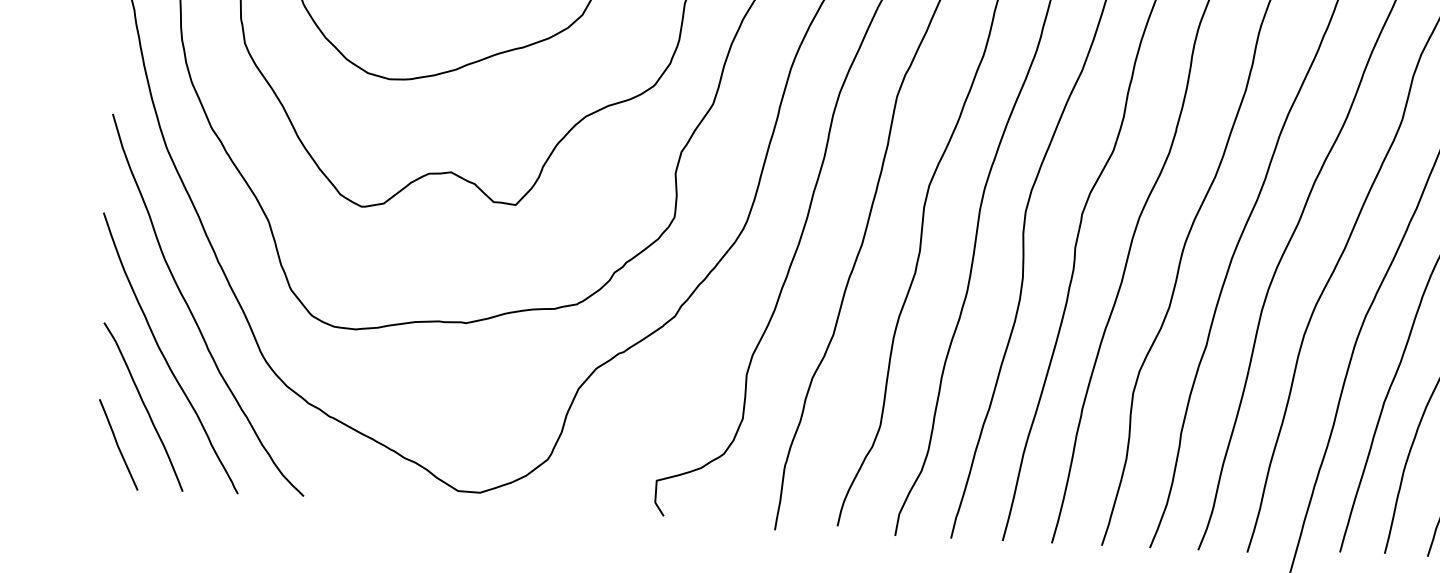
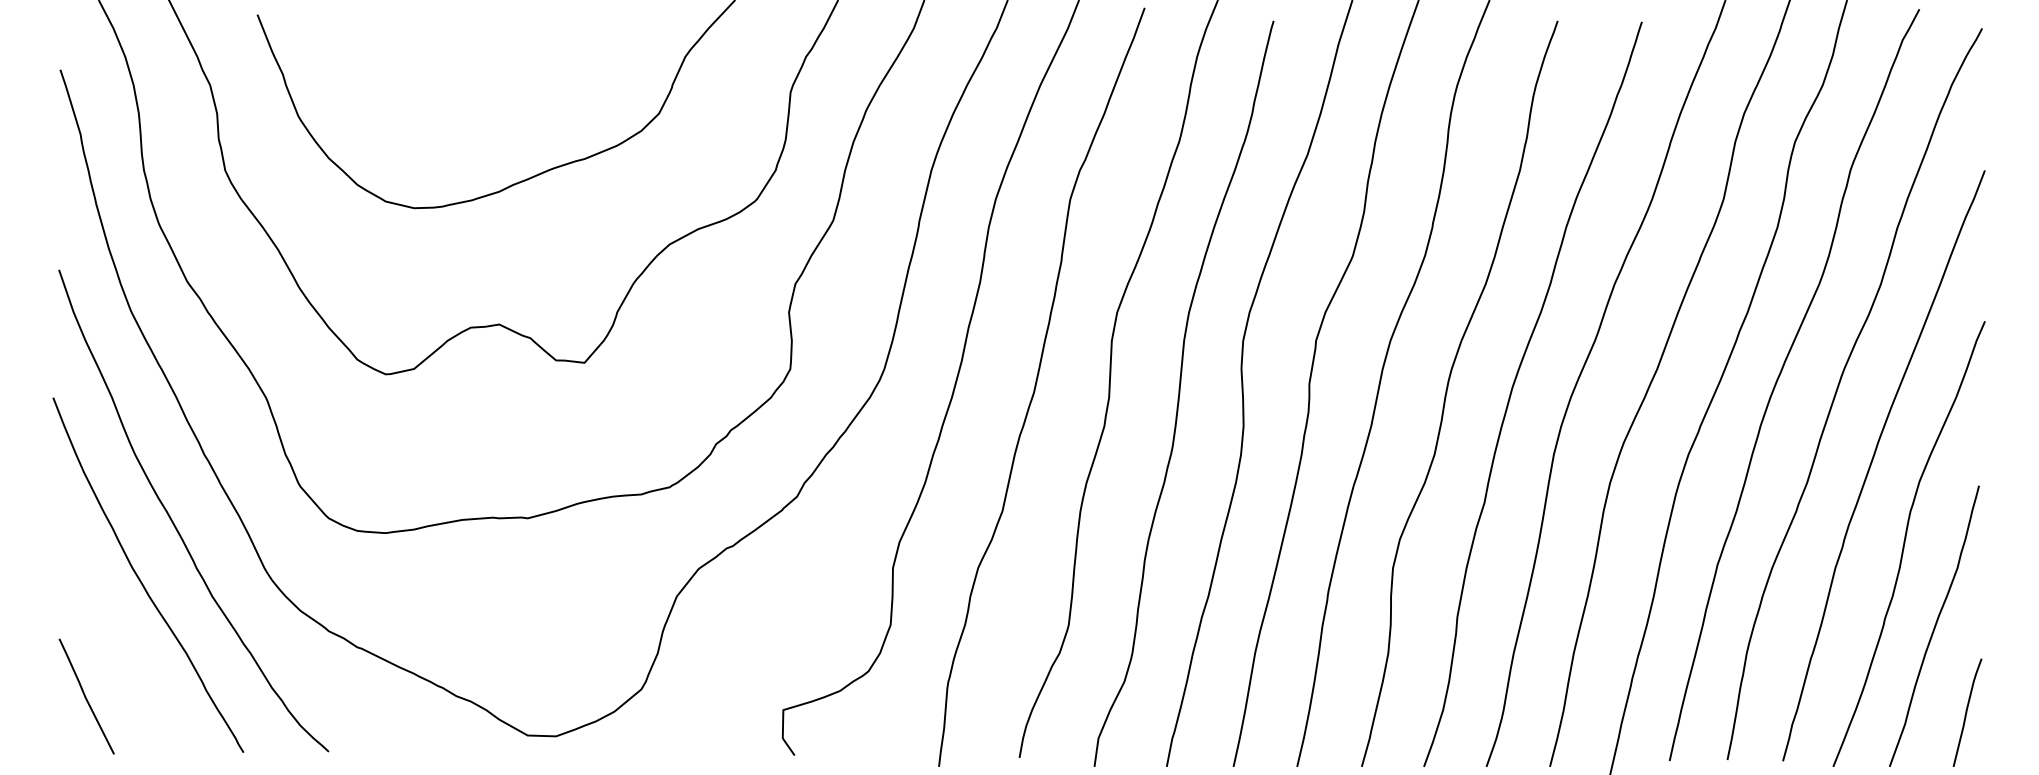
curve: (144, 406) -> (117, 645), removed

